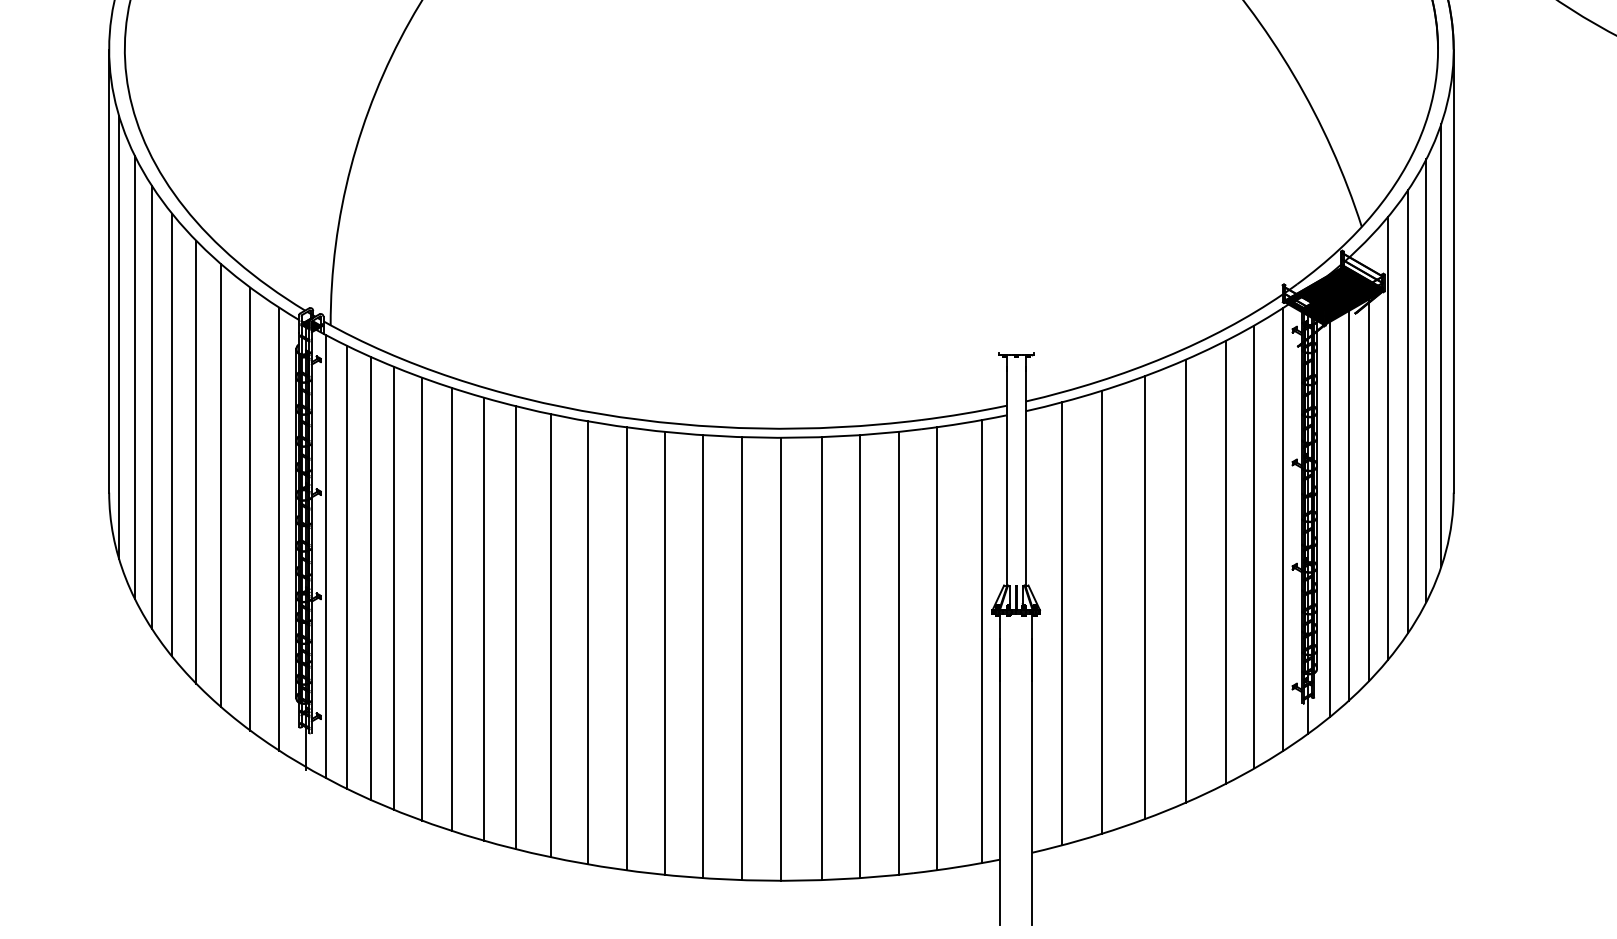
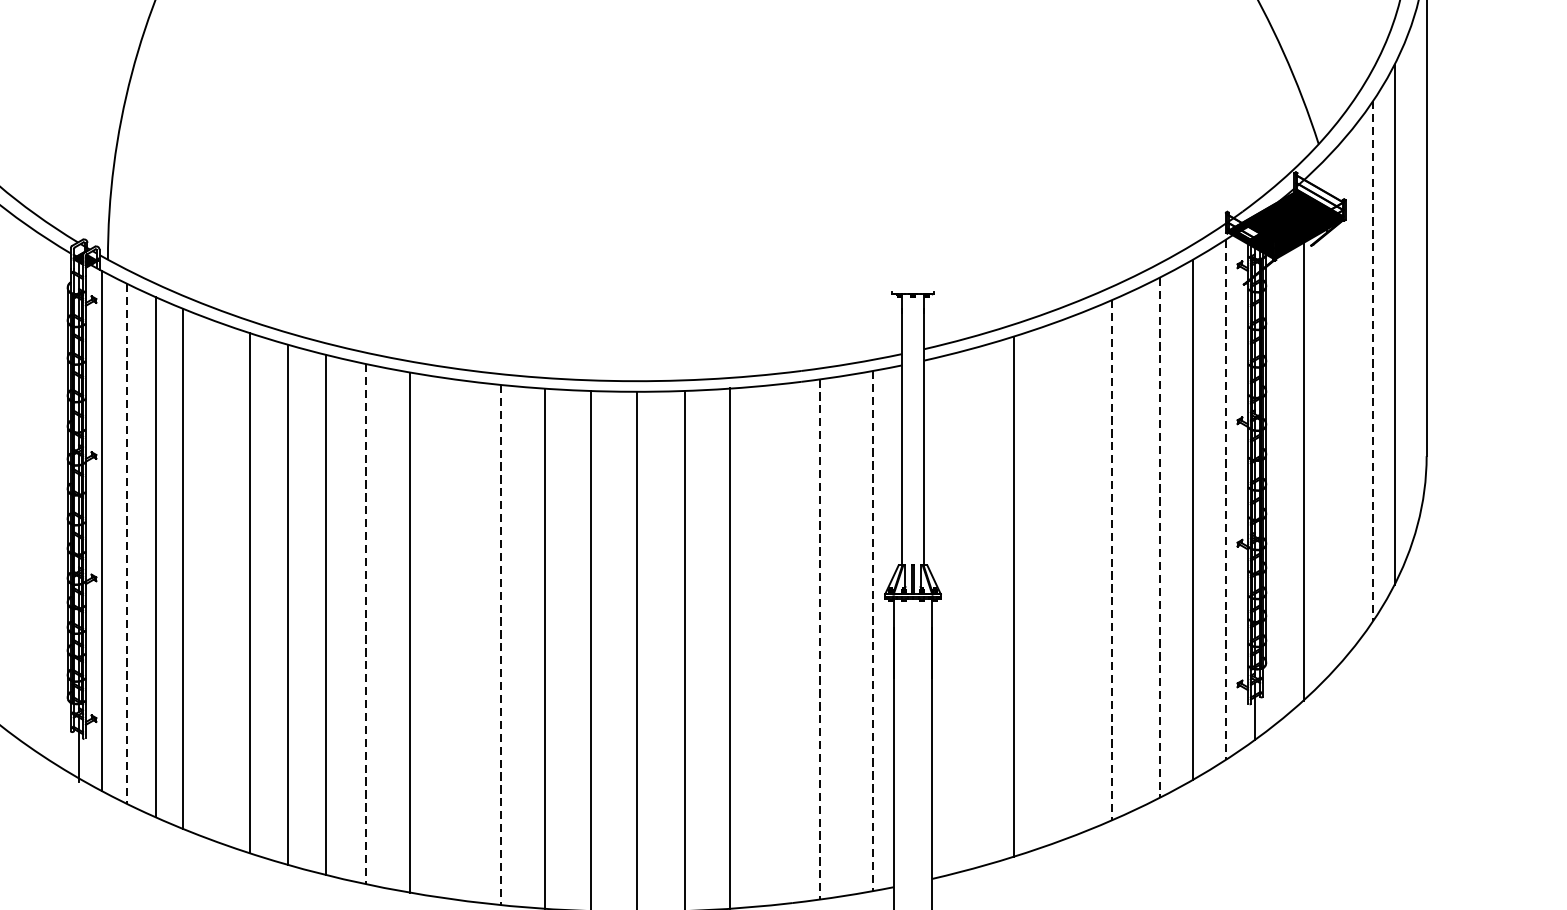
line: (1441, 344) -> (1412, 282), removed
line: (1408, 412) -> (1373, 362), solid -> dashed
line: (1387, 438) -> (1348, 392), removed
line: (1369, 491) -> (1327, 454), removed
line: (250, 508) -> (13, 474), removed
line: (1329, 519) -> (1280, 487), removed
line: (279, 528) -> (47, 498), removed
line: (1282, 530) -> (1225, 500), solid -> dashed
line: (1226, 562) -> (1159, 538), solid -> dashed
line: (347, 567) -> (127, 544), solid -> dashed
line: (1185, 581) -> (1111, 560), solid -> dashed
line: (1145, 596) -> (1064, 578), removed
line: (421, 598) -> (214, 580), removed
line: (1062, 623) -> (967, 609), removed
line: (550, 636) -> (366, 625), solid -> dashed
line: (982, 642) -> (873, 632), solid -> dashed
line: (626, 648) -> (455, 639), removed
line: (937, 649) -> (820, 640), solid -> dashed
line: (898, 652) -> (774, 643), removed
line: (664, 653) -> (499, 645), solid -> dashed

